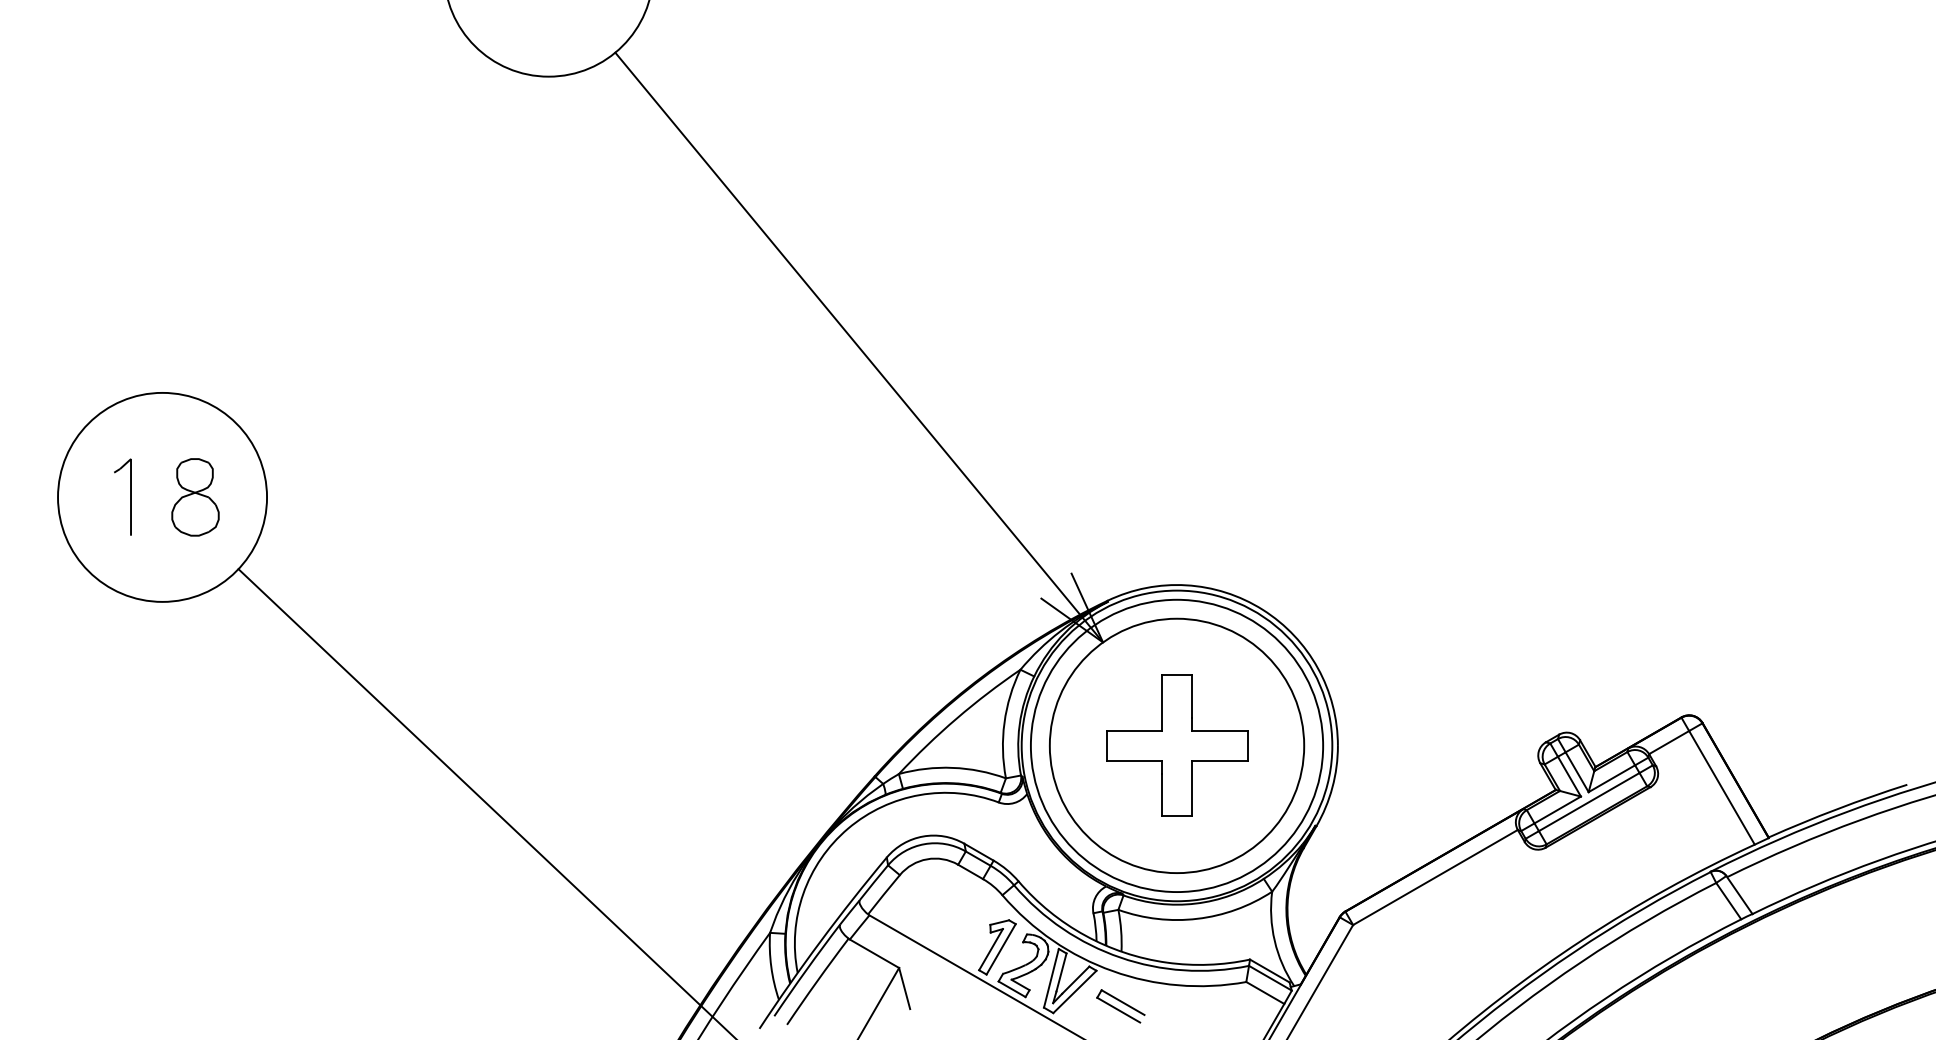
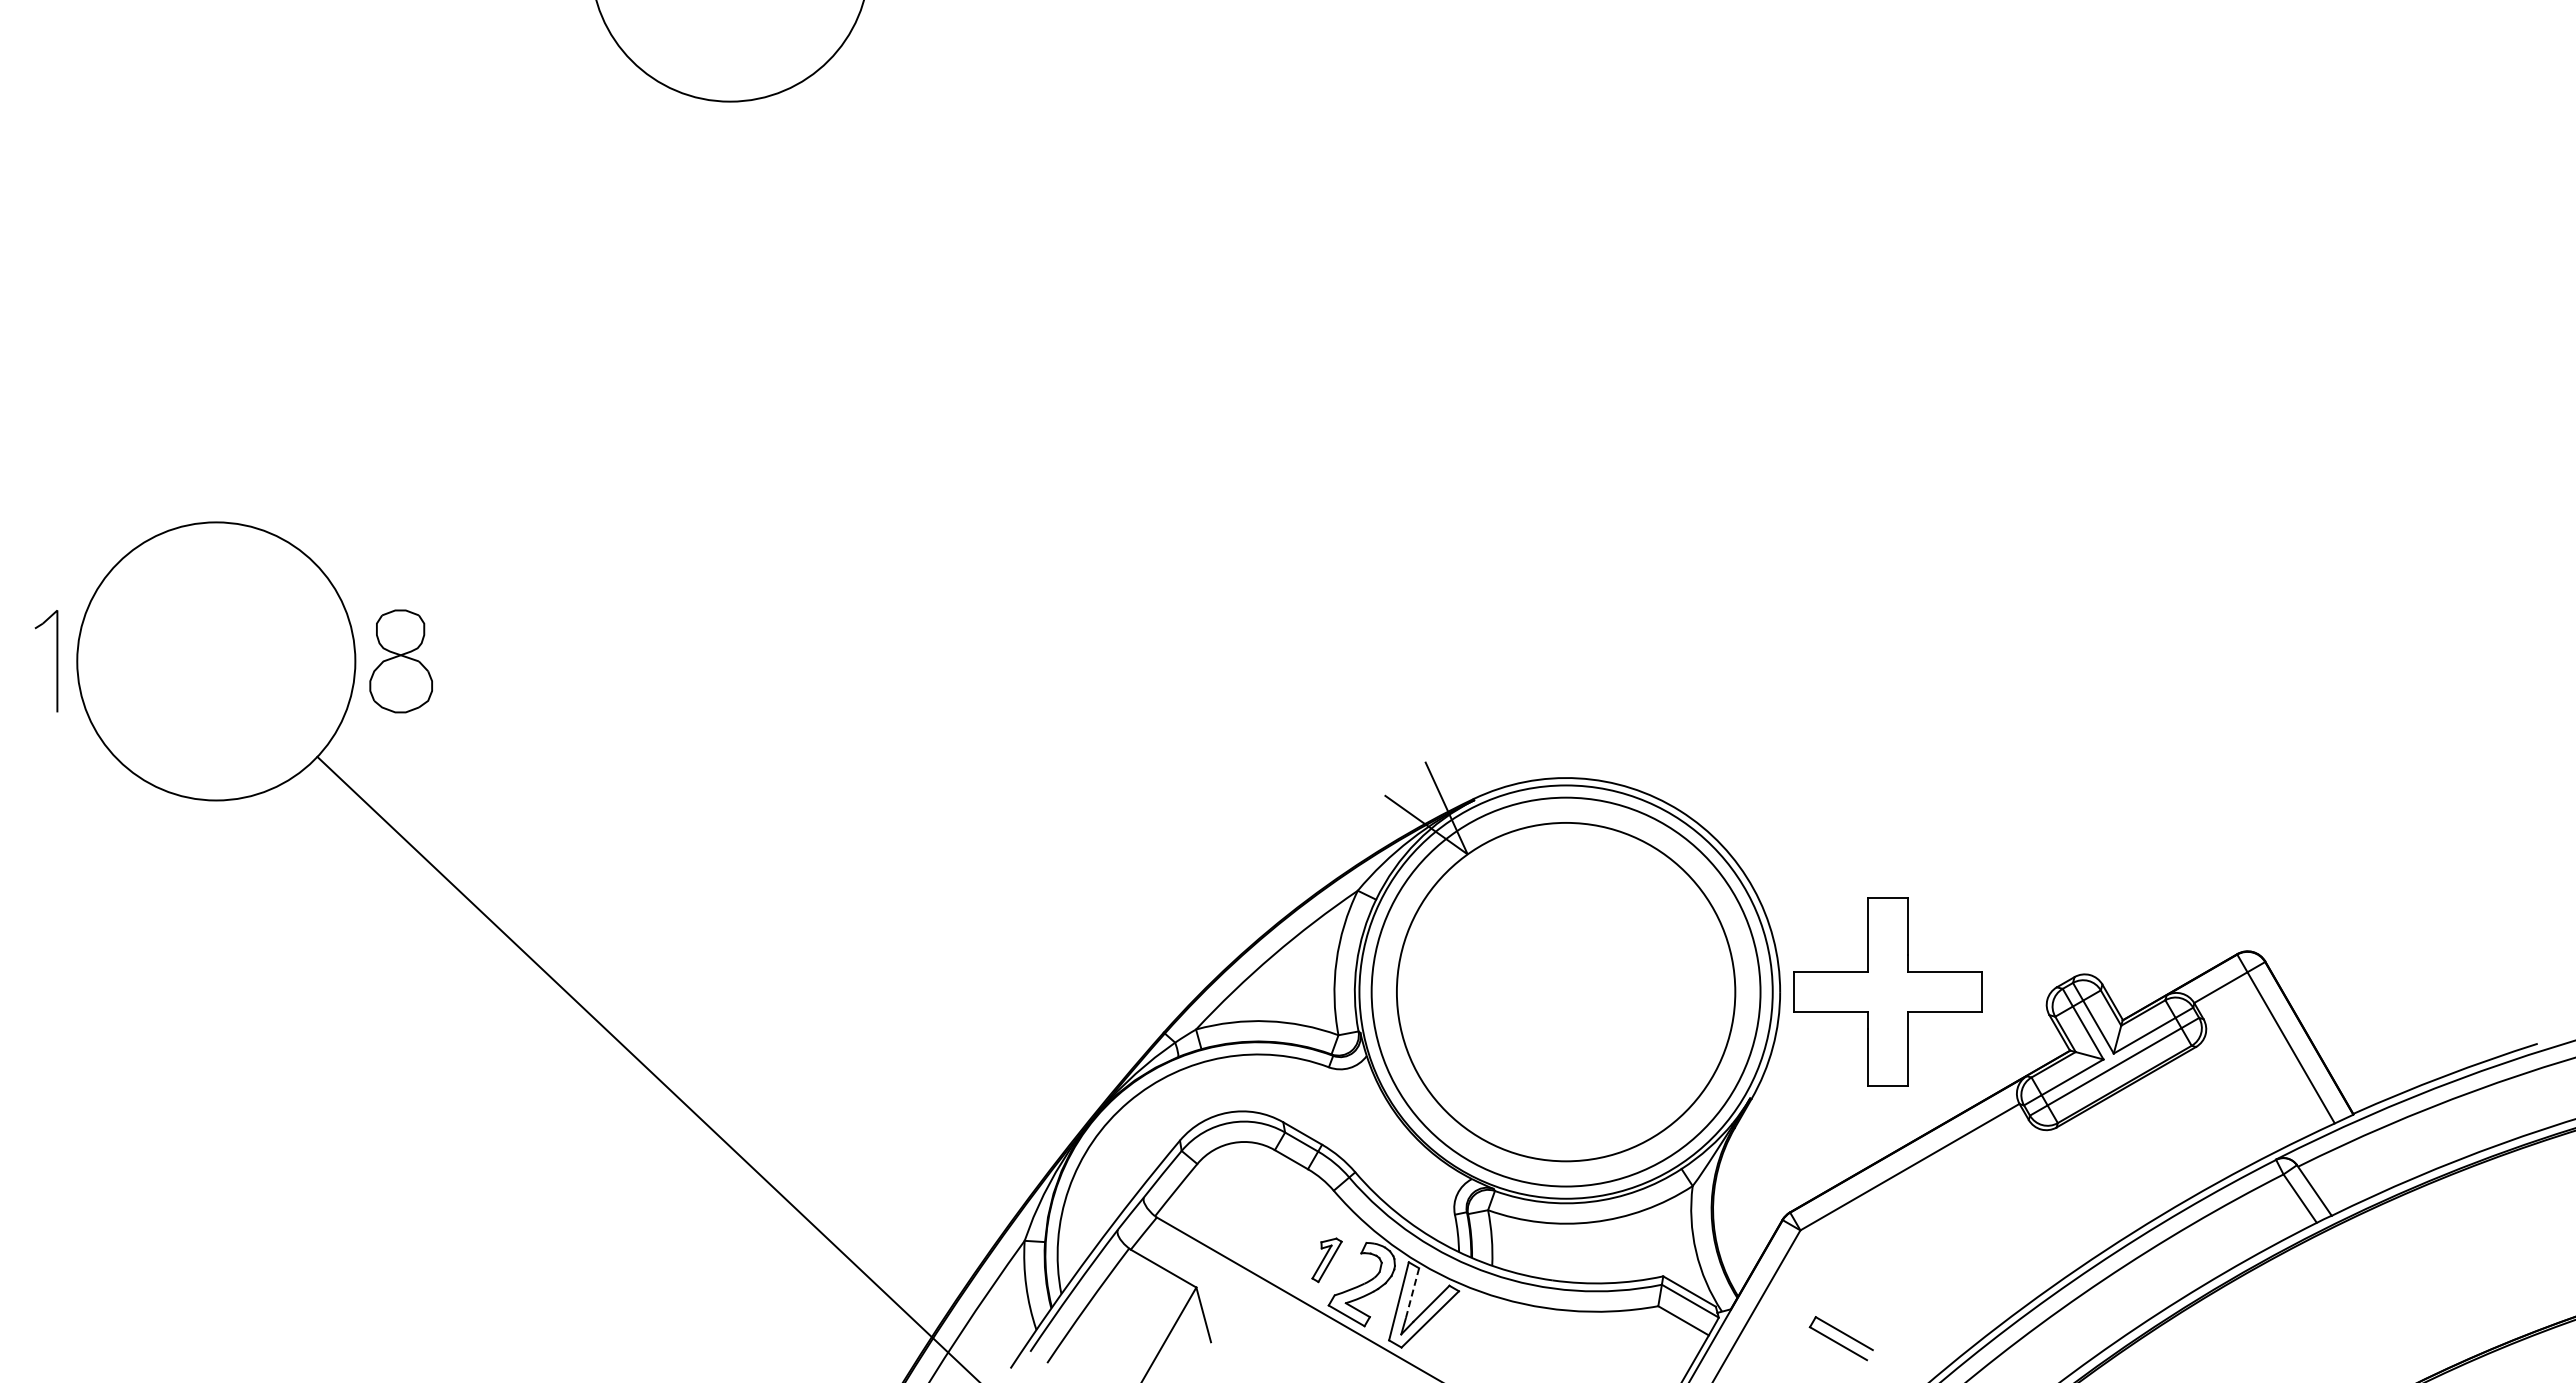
line: (858, 347) -> (1142, 461), removed
part: (130, 497) -> (56, 661), moved
part: (194, 497) -> (400, 661), moved
part: (1176, 745) -> (1887, 991), moved
part: (996, 947) -> (1326, 1260), size x0.6
line: (1061, 973) -> (1412, 1294), solid -> dashed
part: (1120, 1006) -> (1840, 1338), moved

